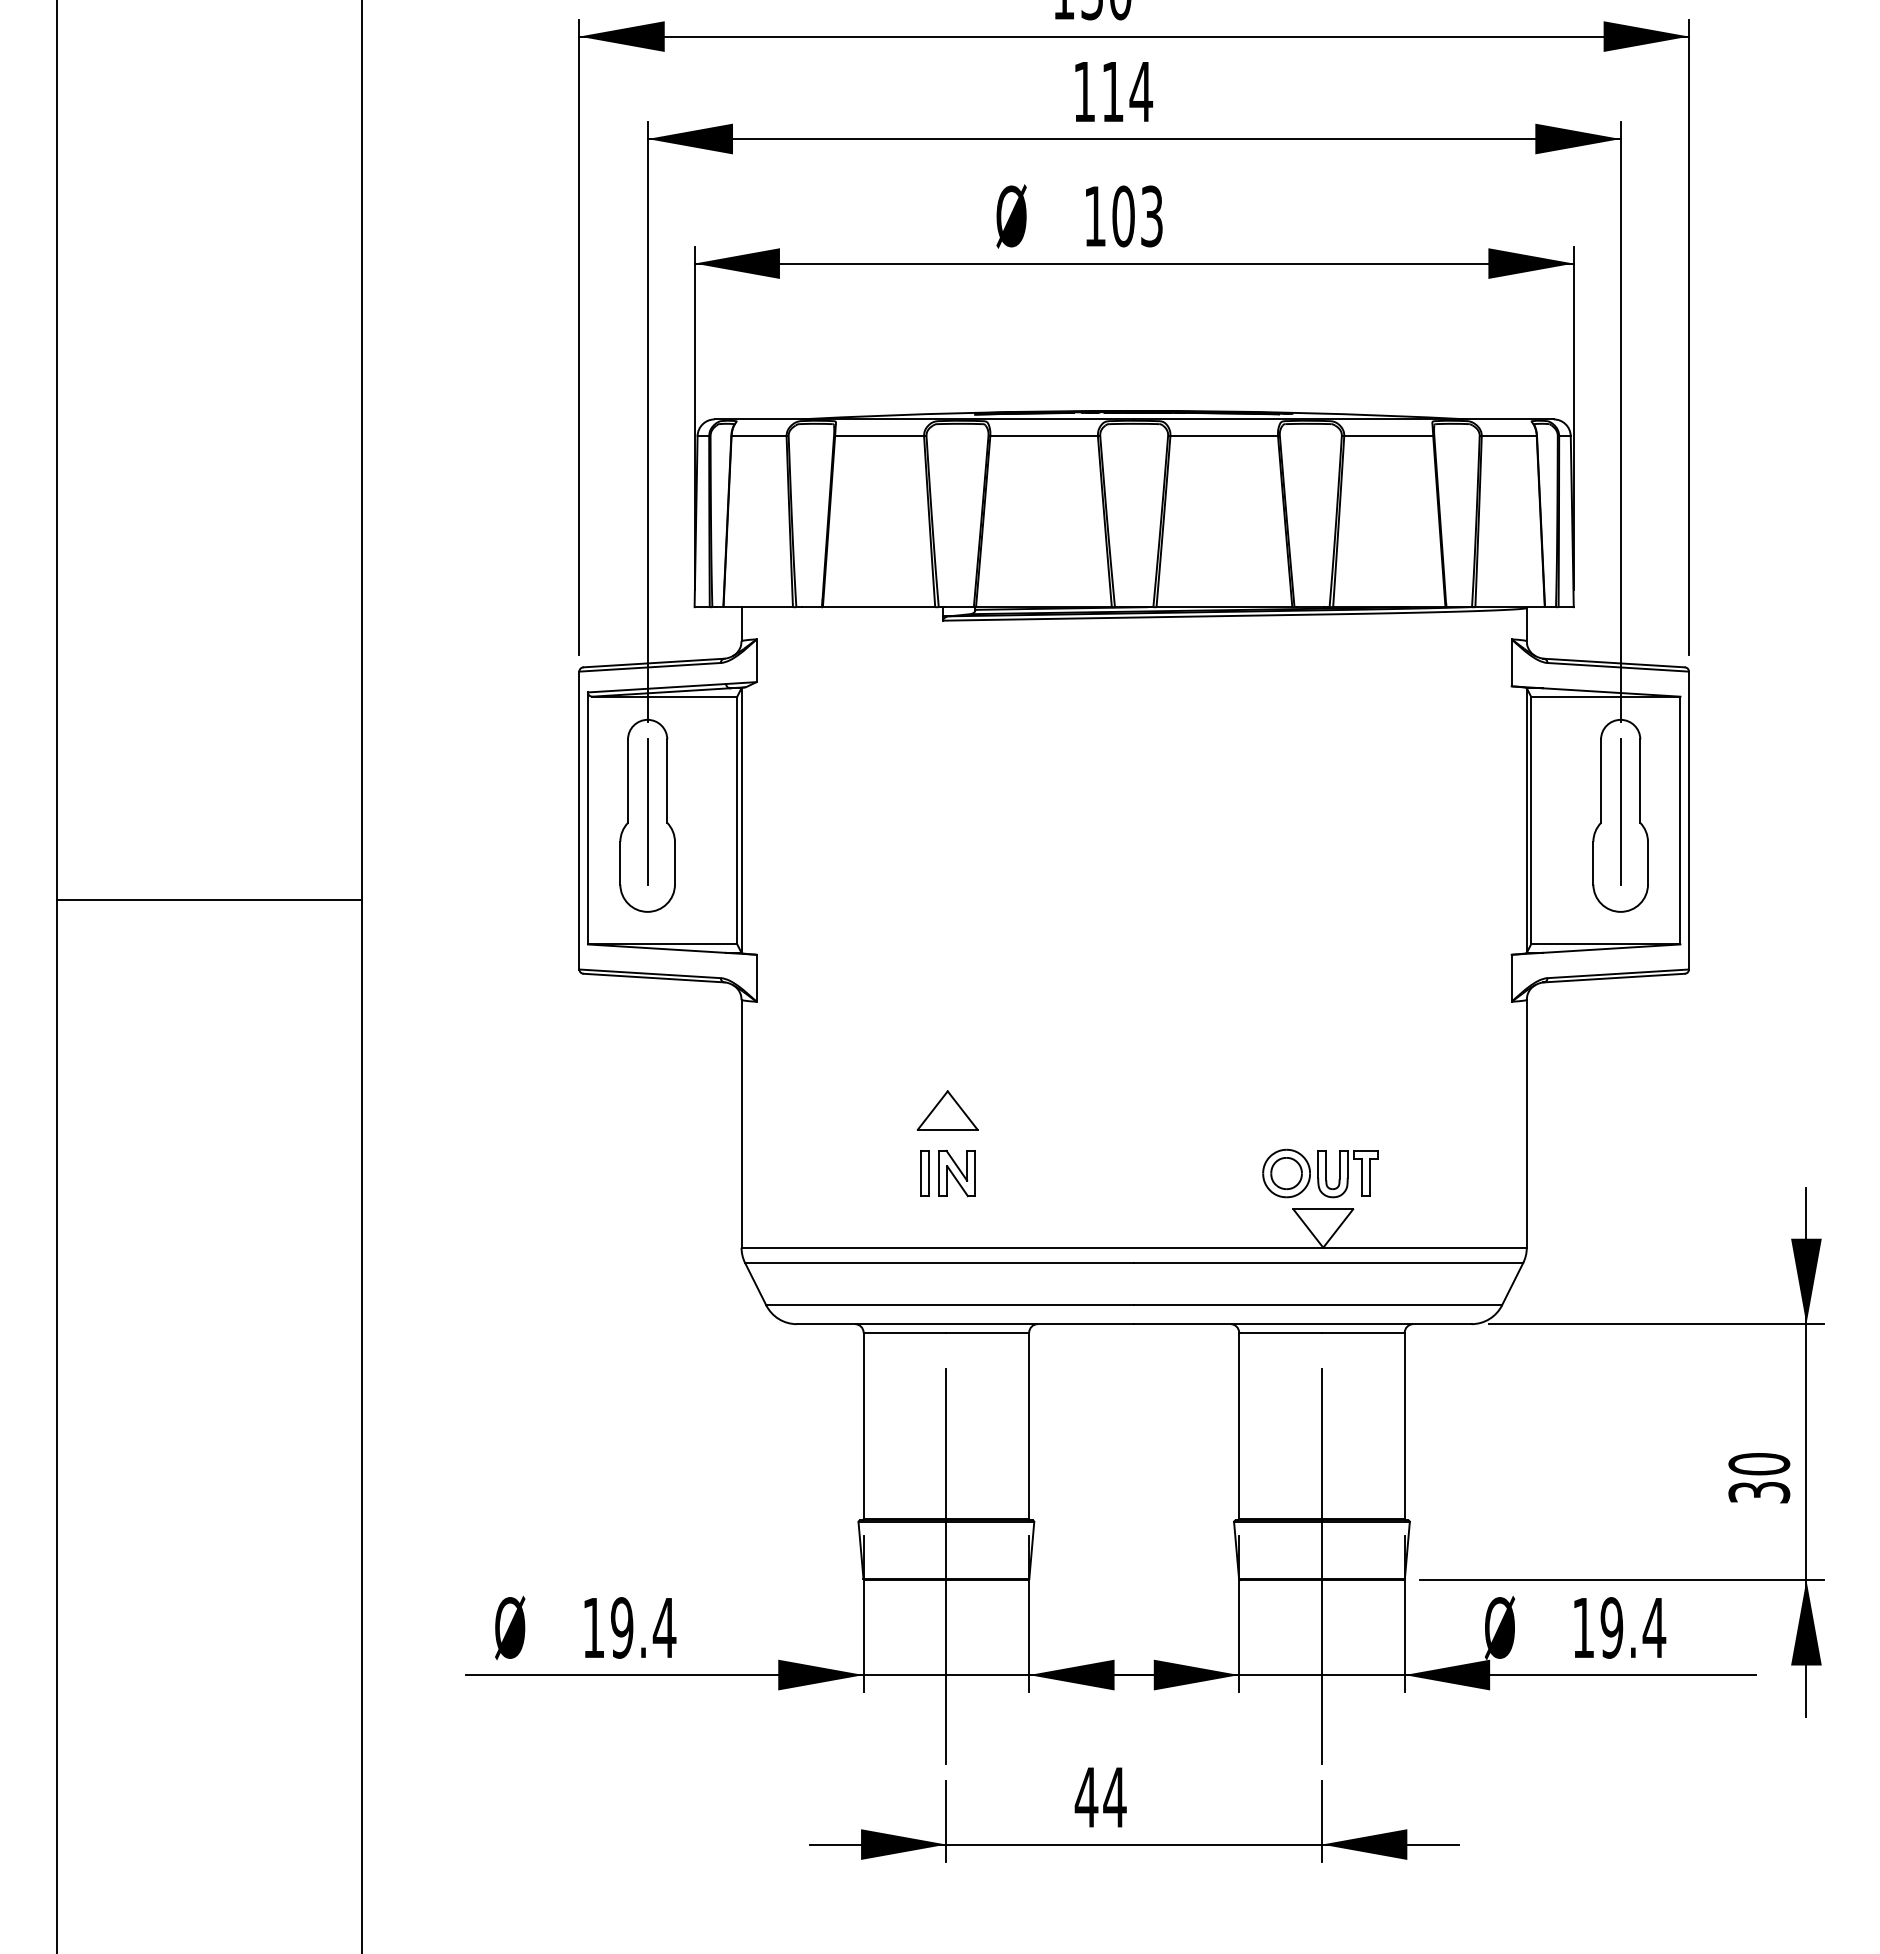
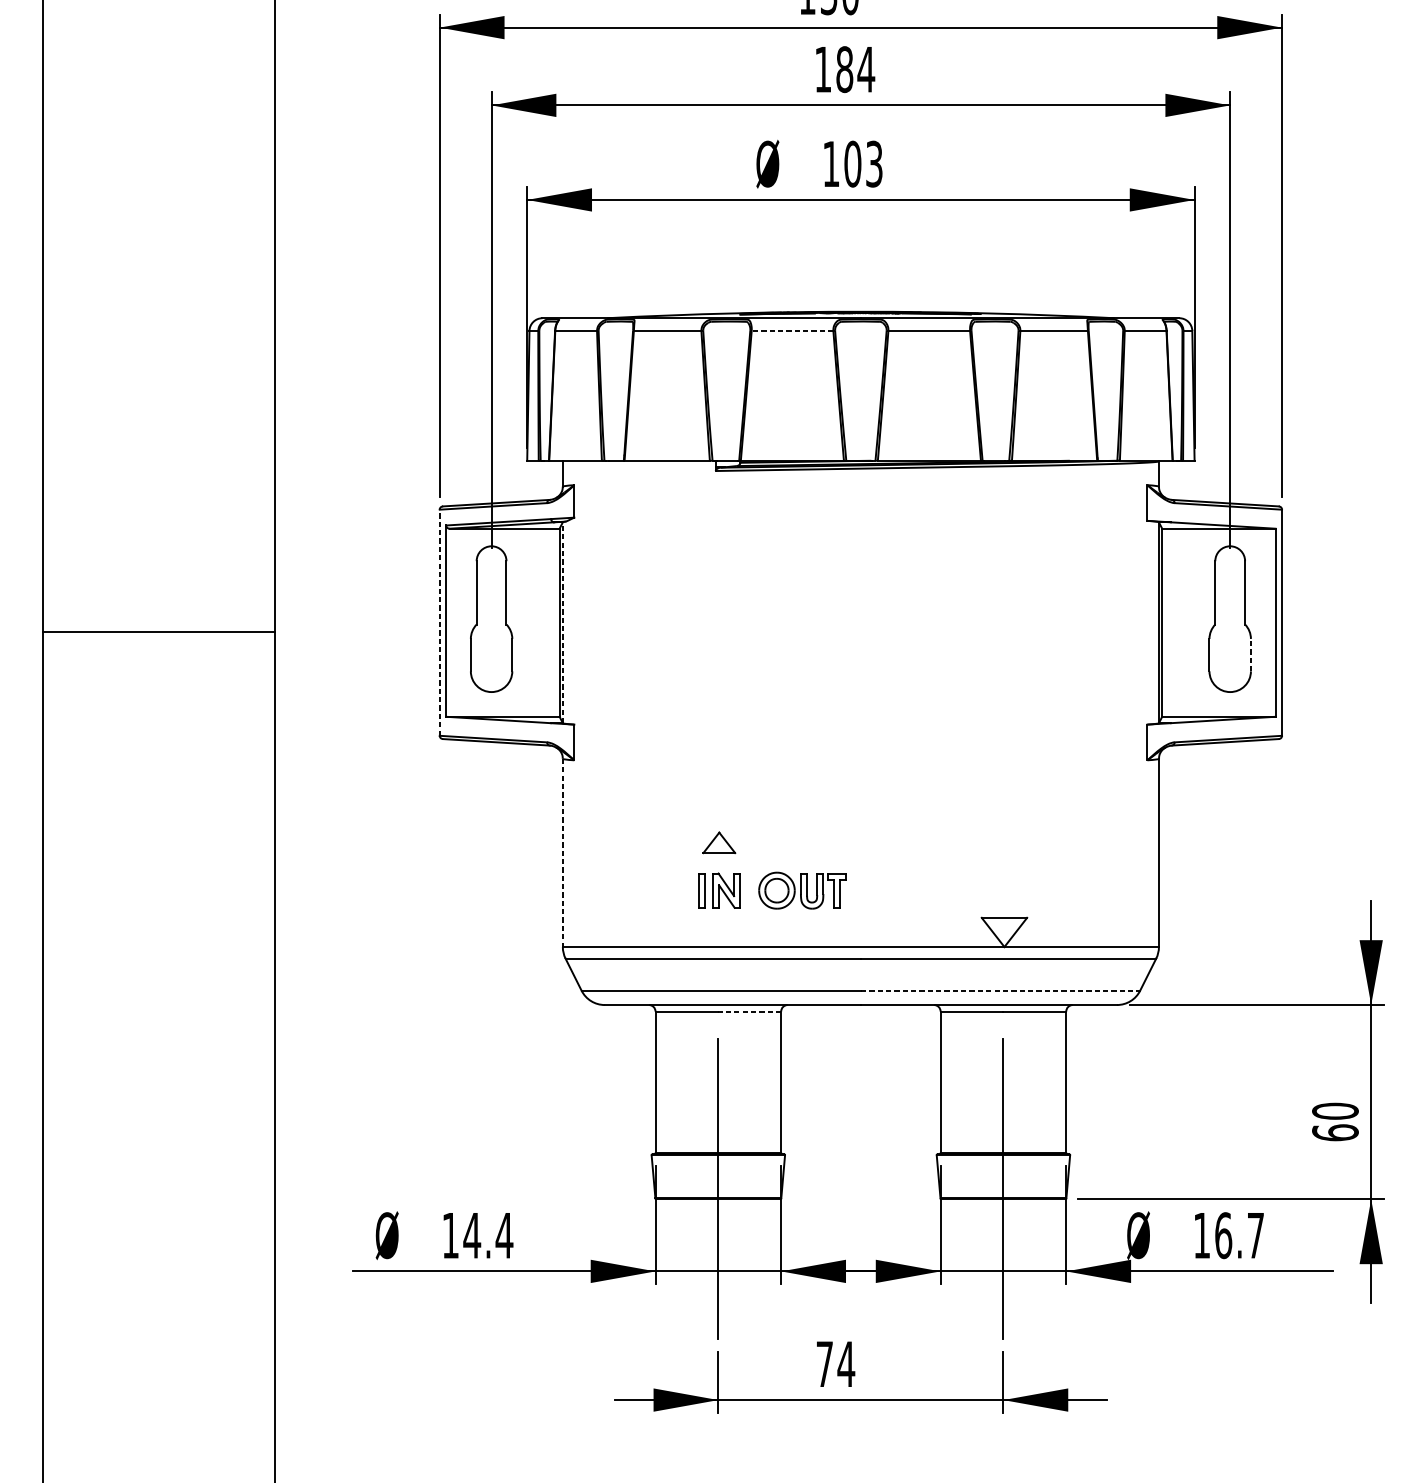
text: (1113, 91) -> (845, 69), 114 -> 184
line: (1044, 436) -> (792, 331), solid -> dashed
line: (647, 811) -> (491, 615), removed
line: (1620, 811) -> (1230, 615), removed
line: (579, 820) -> (439, 622), solid -> dashed
line: (741, 820) -> (562, 622), solid -> dashed
line: (1648, 862) -> (1251, 654), solid -> dashed
line: (208, 900) -> (158, 632), moved
part: (947, 1110) -> (719, 842), size x0.7
line: (741, 1123) -> (562, 852), solid -> dashed
part: (1320, 1173) -> (802, 890), moved
line: (1318, 1305) -> (1000, 990), solid -> dashed
line: (987, 1332) -> (749, 1011), solid -> dashed
text: (1759, 1492) -> (1335, 1132), 30 -> 60
text: (621, 1627) -> (471, 1235), 19.4 -> 14.4
text: (1633, 1627) -> (1239, 1235), 19.4 -> 16.7
text: (1086, 1797) -> (824, 1364), 44 -> 74

